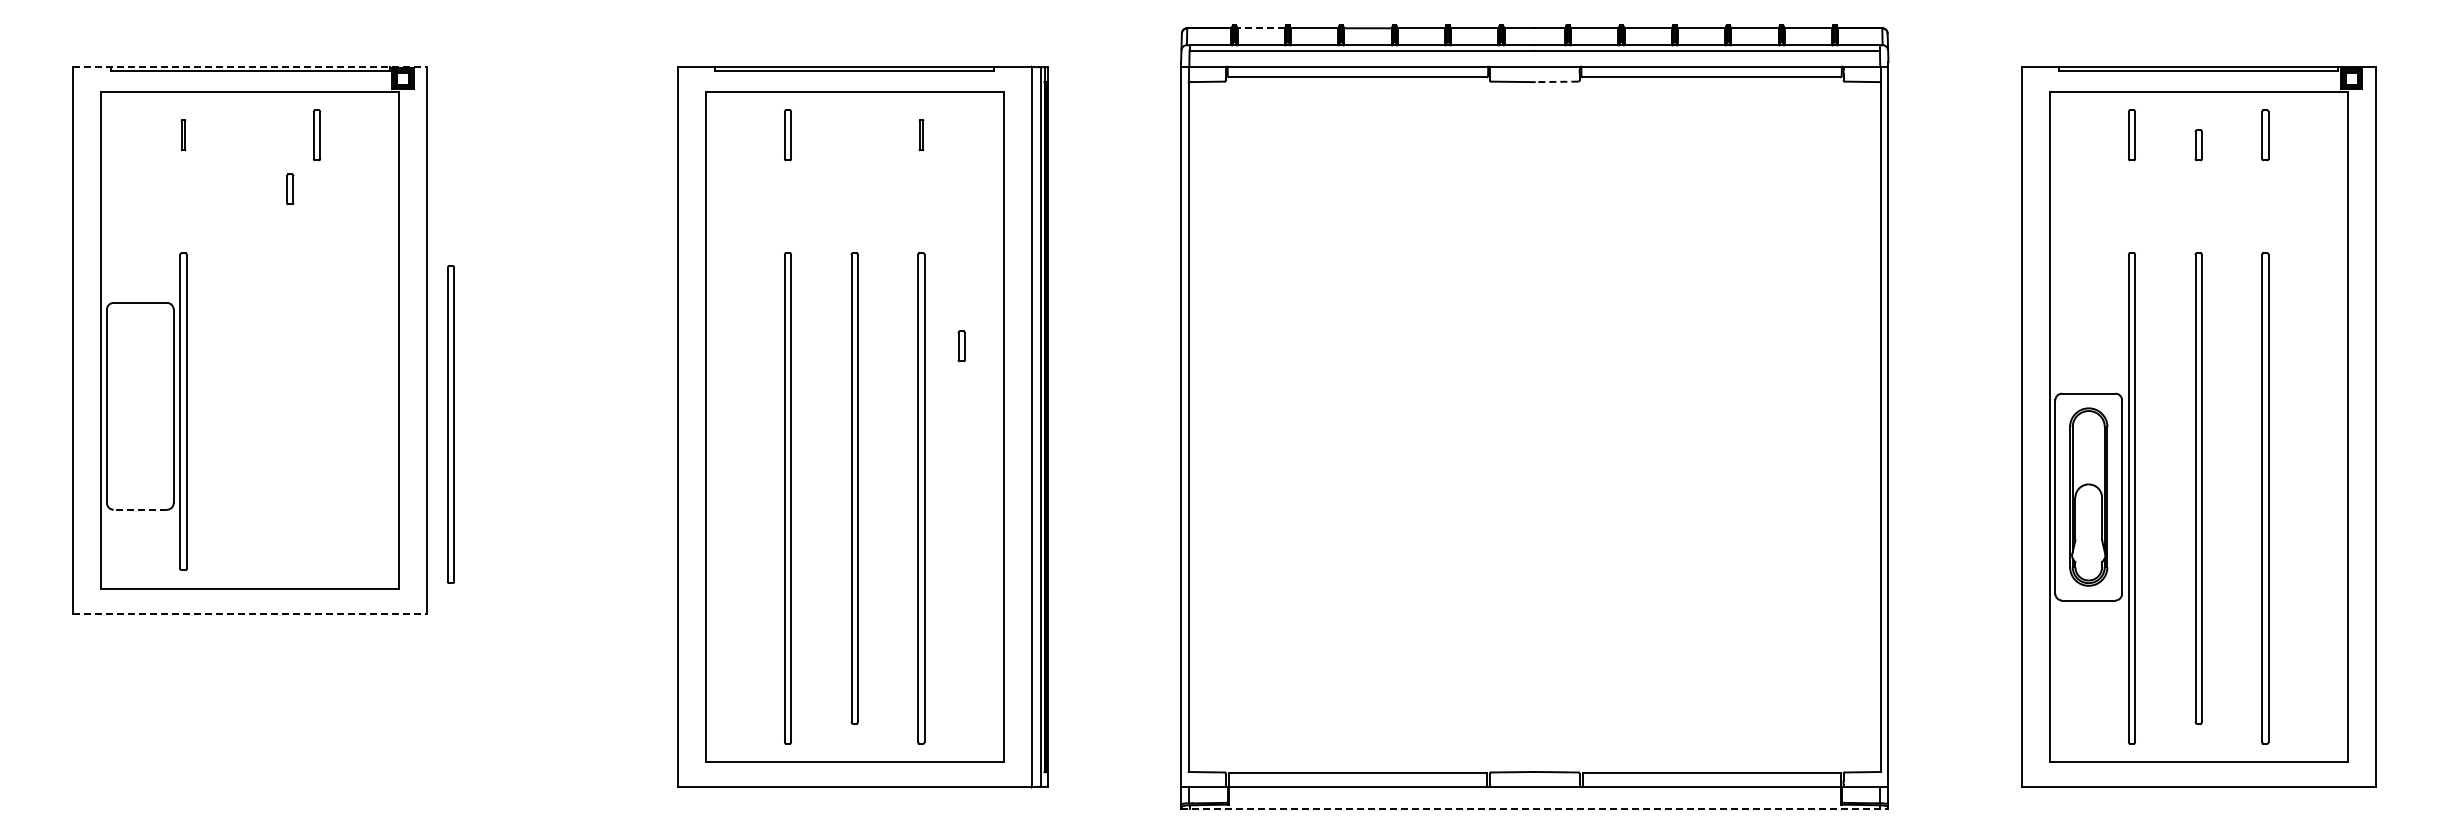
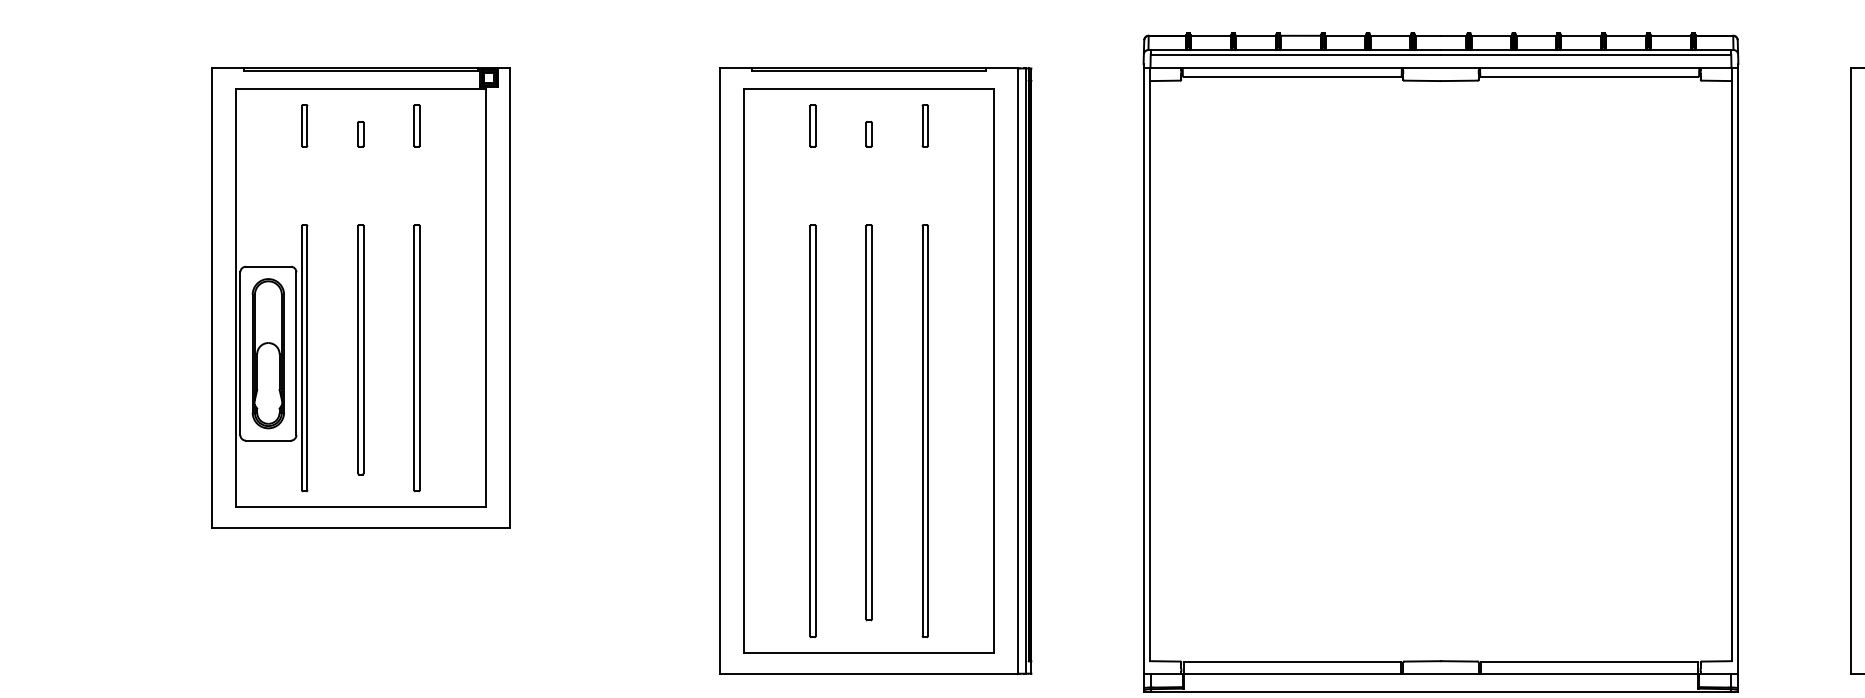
line: (1261, 28) -> (1211, 35), dashed -> solid
line: (250, 66) -> (361, 67), dashed -> solid
line: (1556, 81) -> (1459, 80), dashed -> solid
part: (183, 135) -> (304, 125), size x1.67
part: (921, 135) -> (925, 125), size x1.67
part: (290, 189) -> (361, 134), moved
part: (961, 346) -> (868, 134), moved
part: (250, 401) -> (361, 349), added
part: (139, 405) -> (267, 352), added
part: (450, 424) -> (416, 358), moved
line: (140, 509) -> (268, 440), dashed -> solid
line: (250, 613) -> (361, 527), dashed -> solid
line: (1534, 808) -> (1440, 691), dashed -> solid

